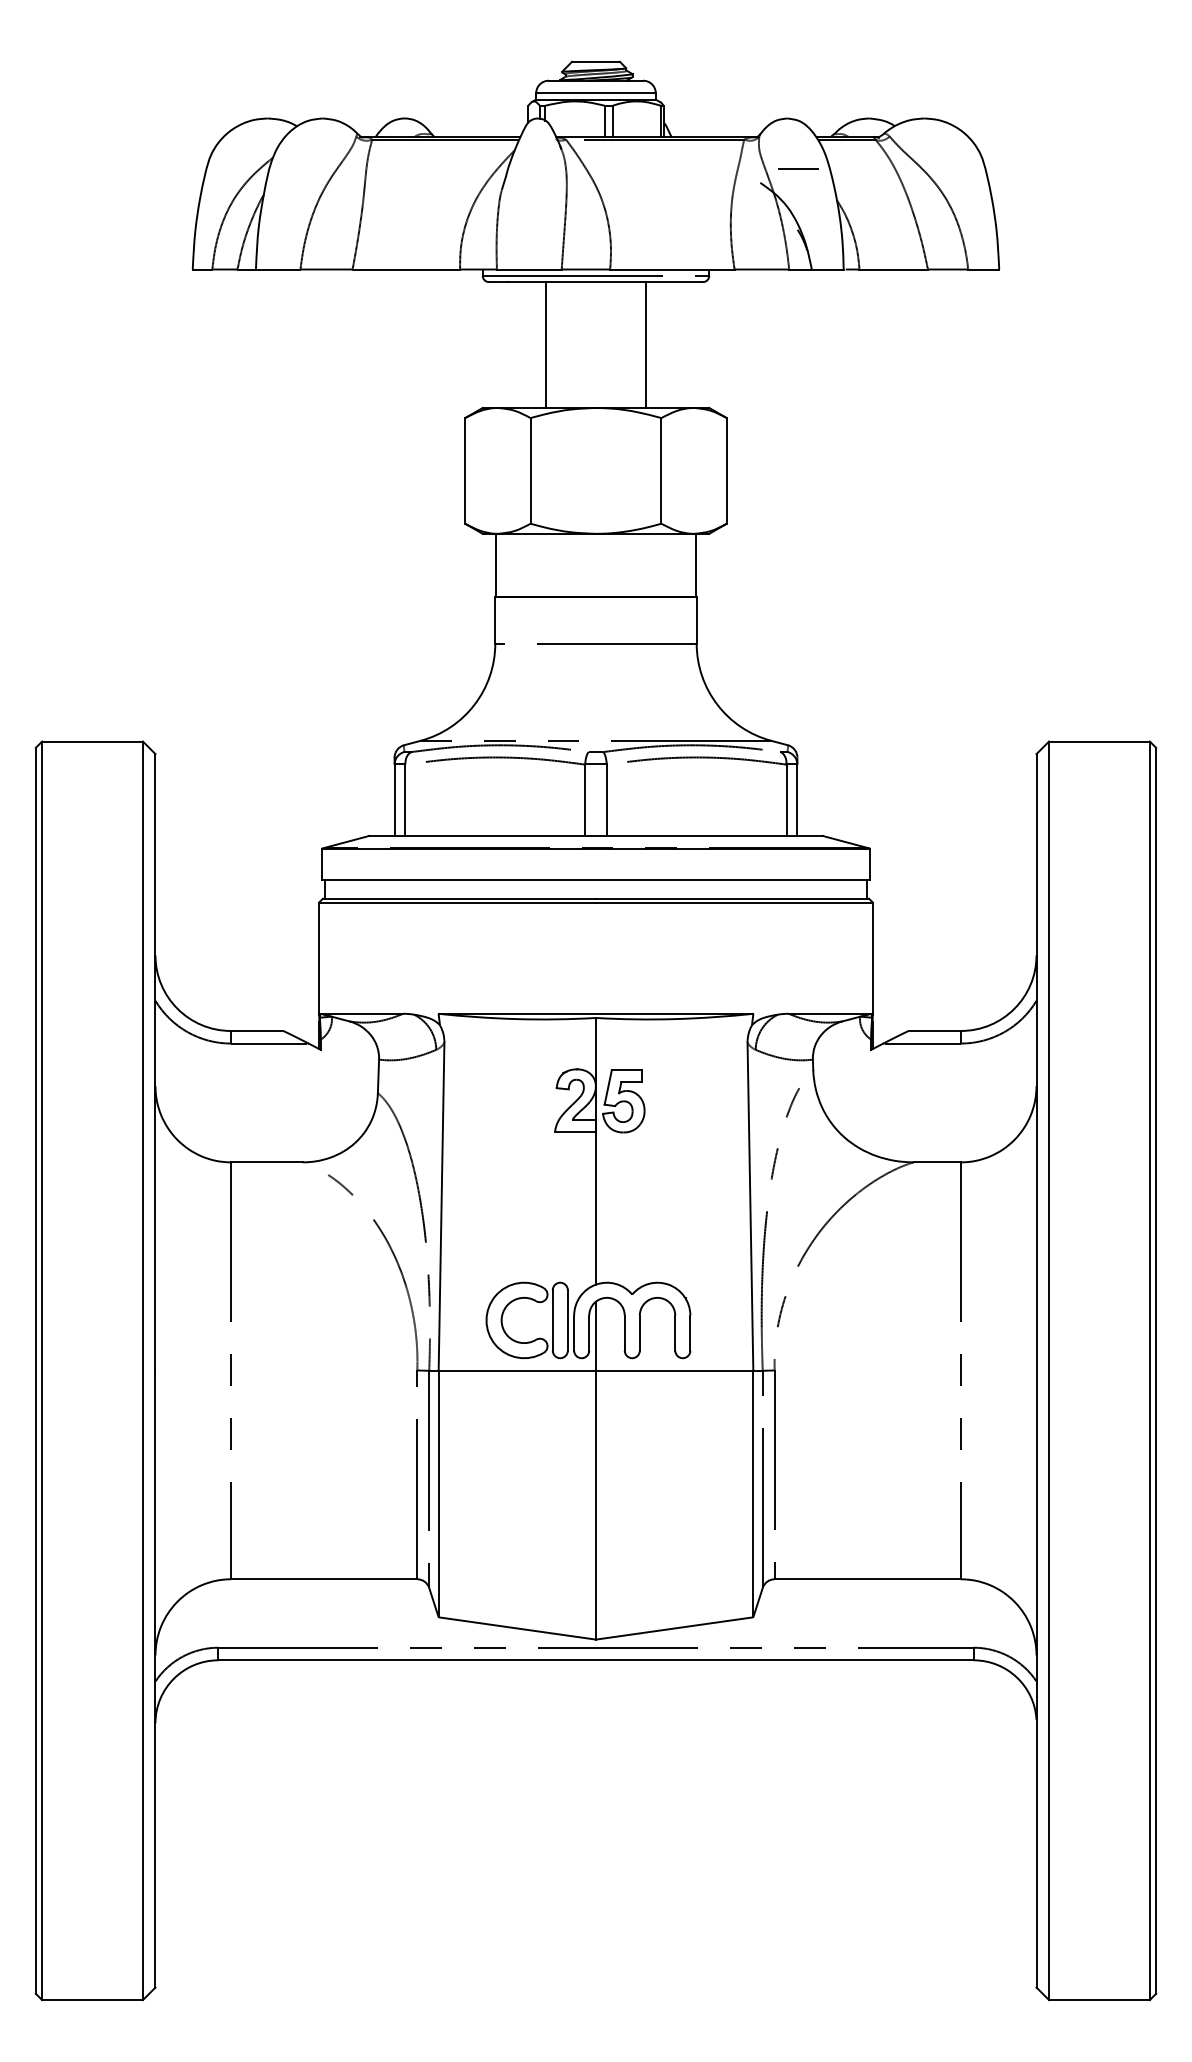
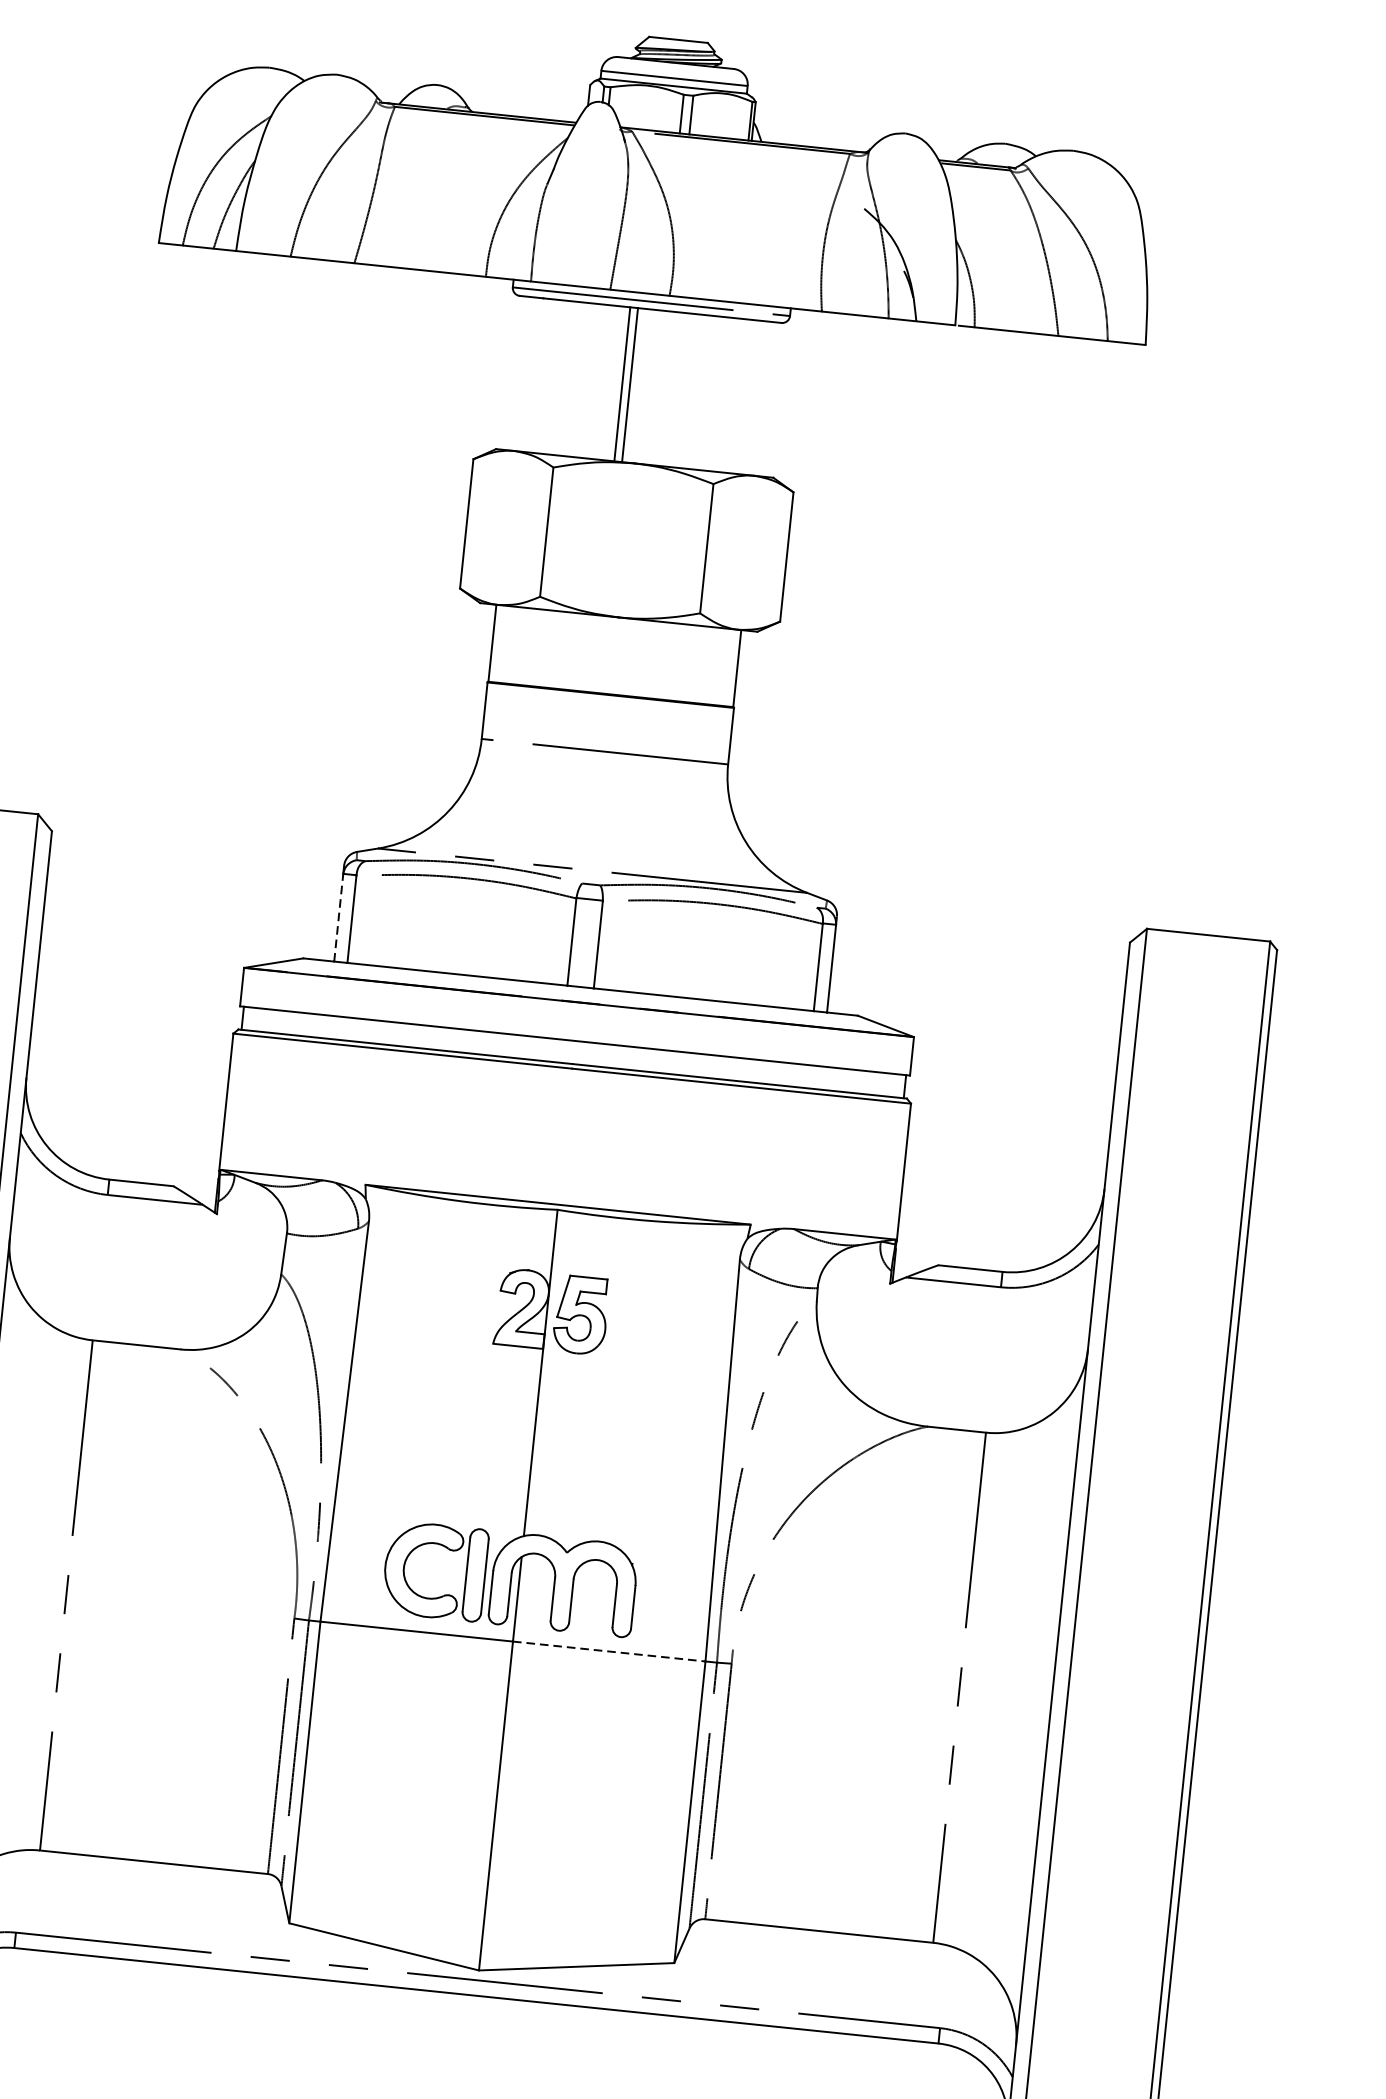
line: (798, 168) -> (912, 196), removed
line: (545, 344) -> (629, 384), moved
line: (646, 344) -> (622, 383), moved
line: (394, 800) -> (338, 918), solid -> dashed
line: (674, 1370) -> (609, 1651), solid -> dashed

